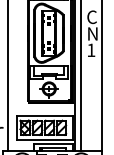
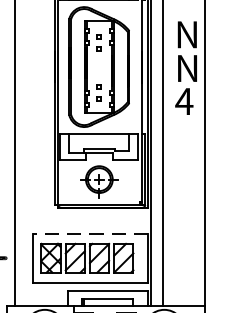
text: (92, 17) -> (186, 35), C -> N
text: (90, 49) -> (182, 99), 1 -> 4
line: (44, 115) -> (89, 233), solid -> dashed

